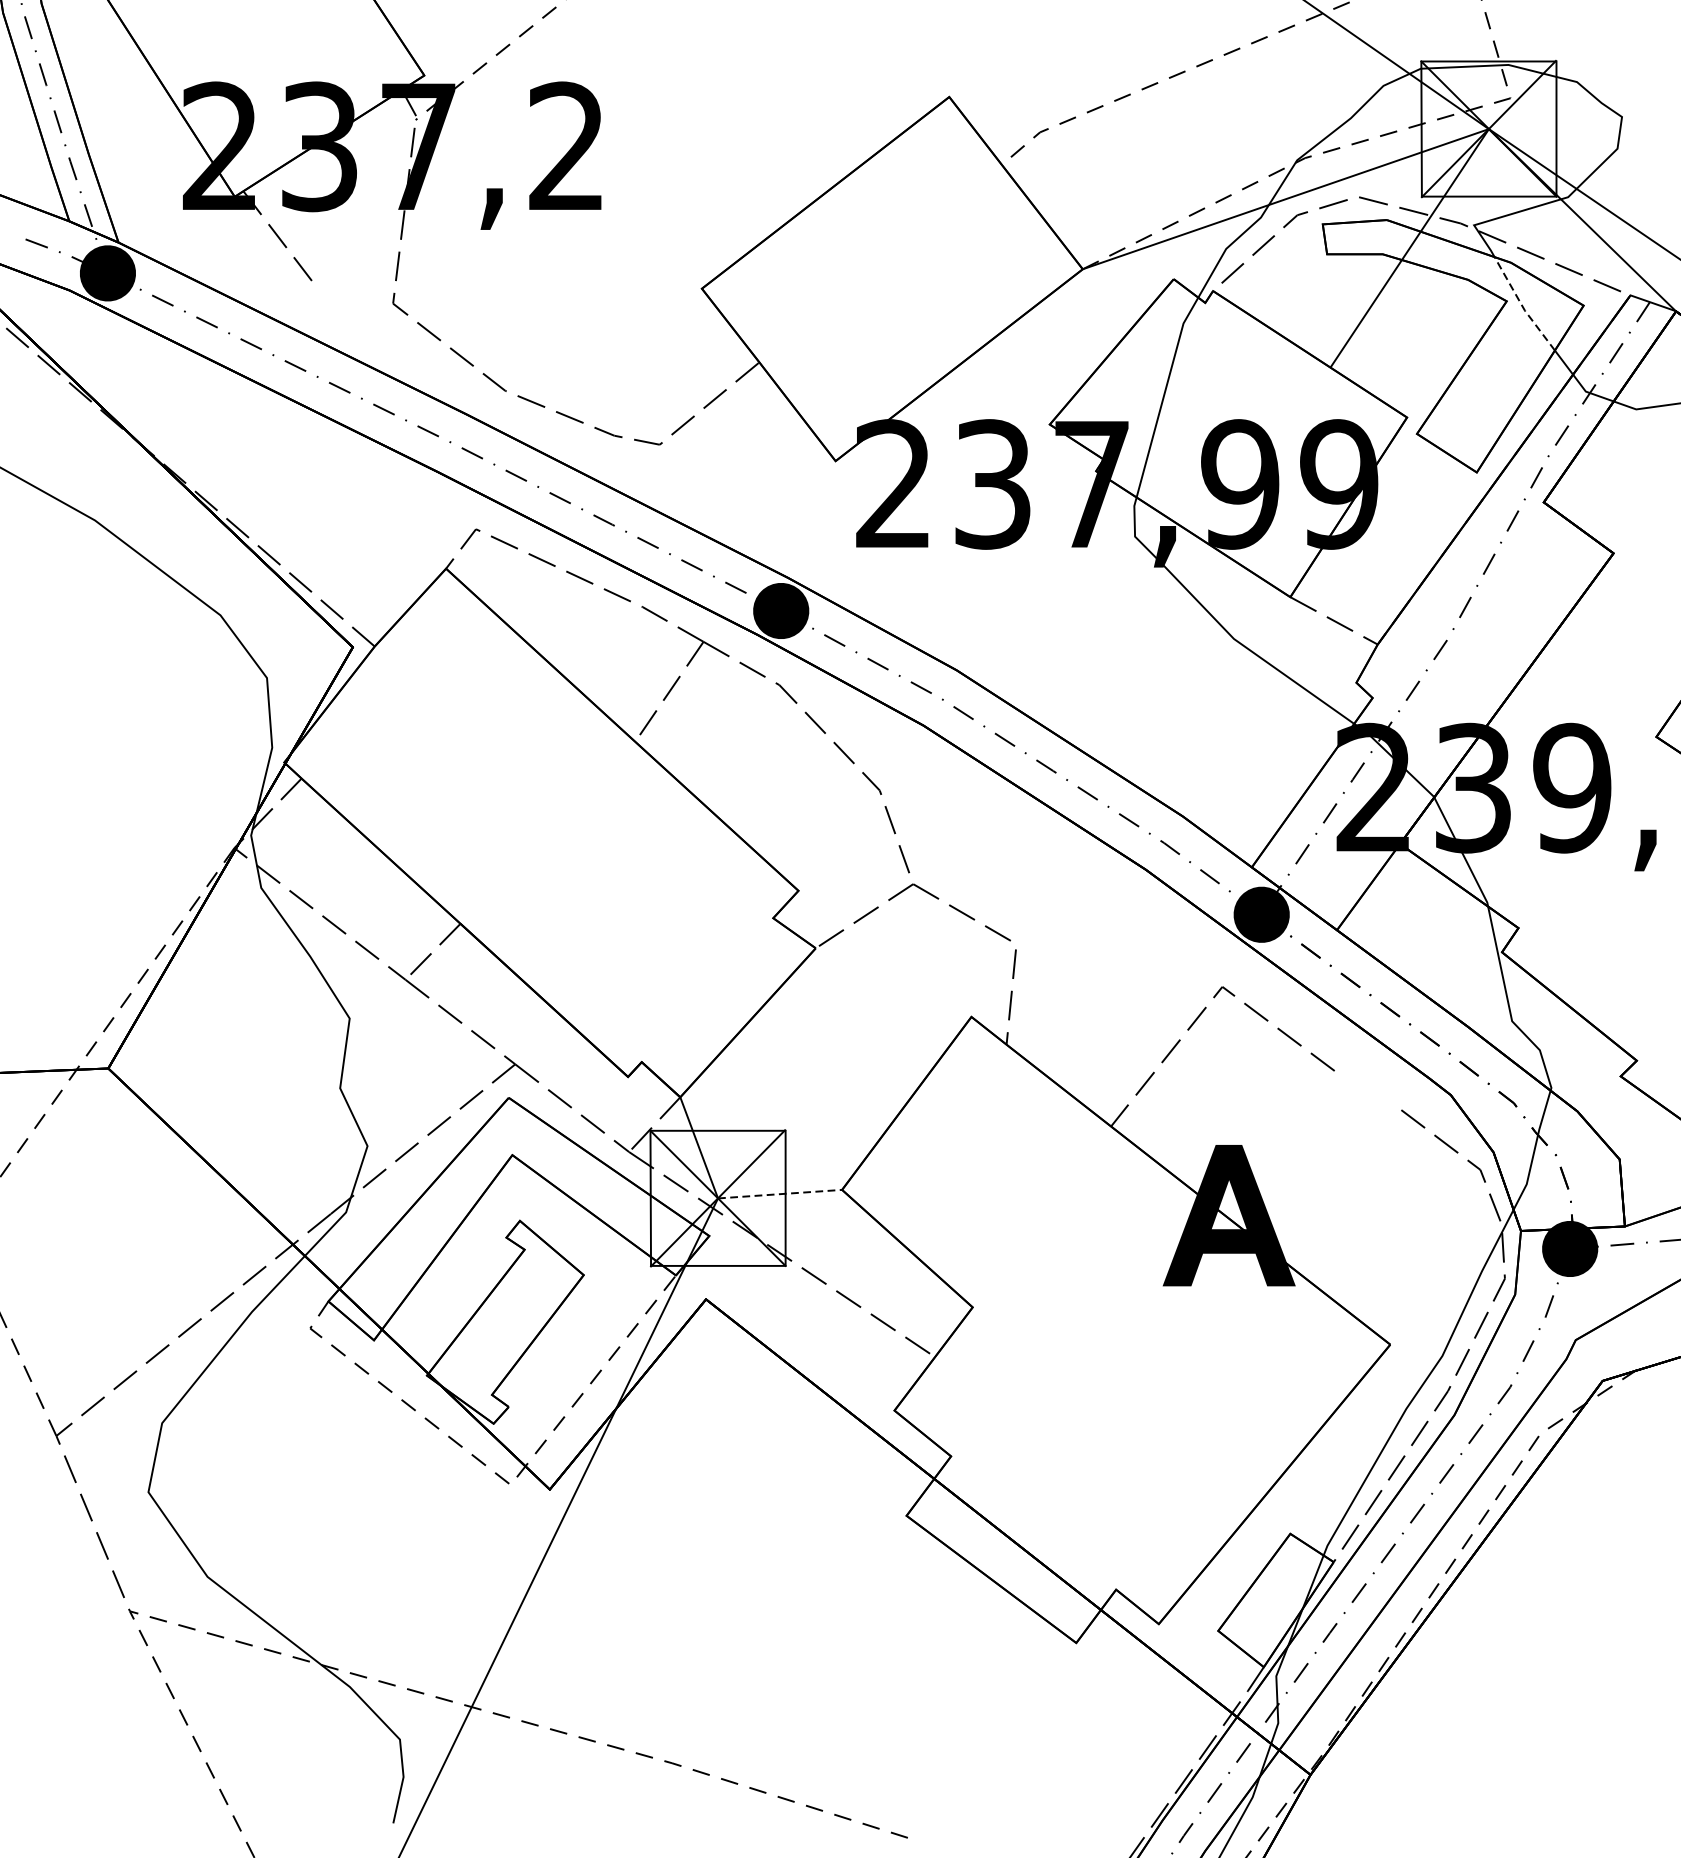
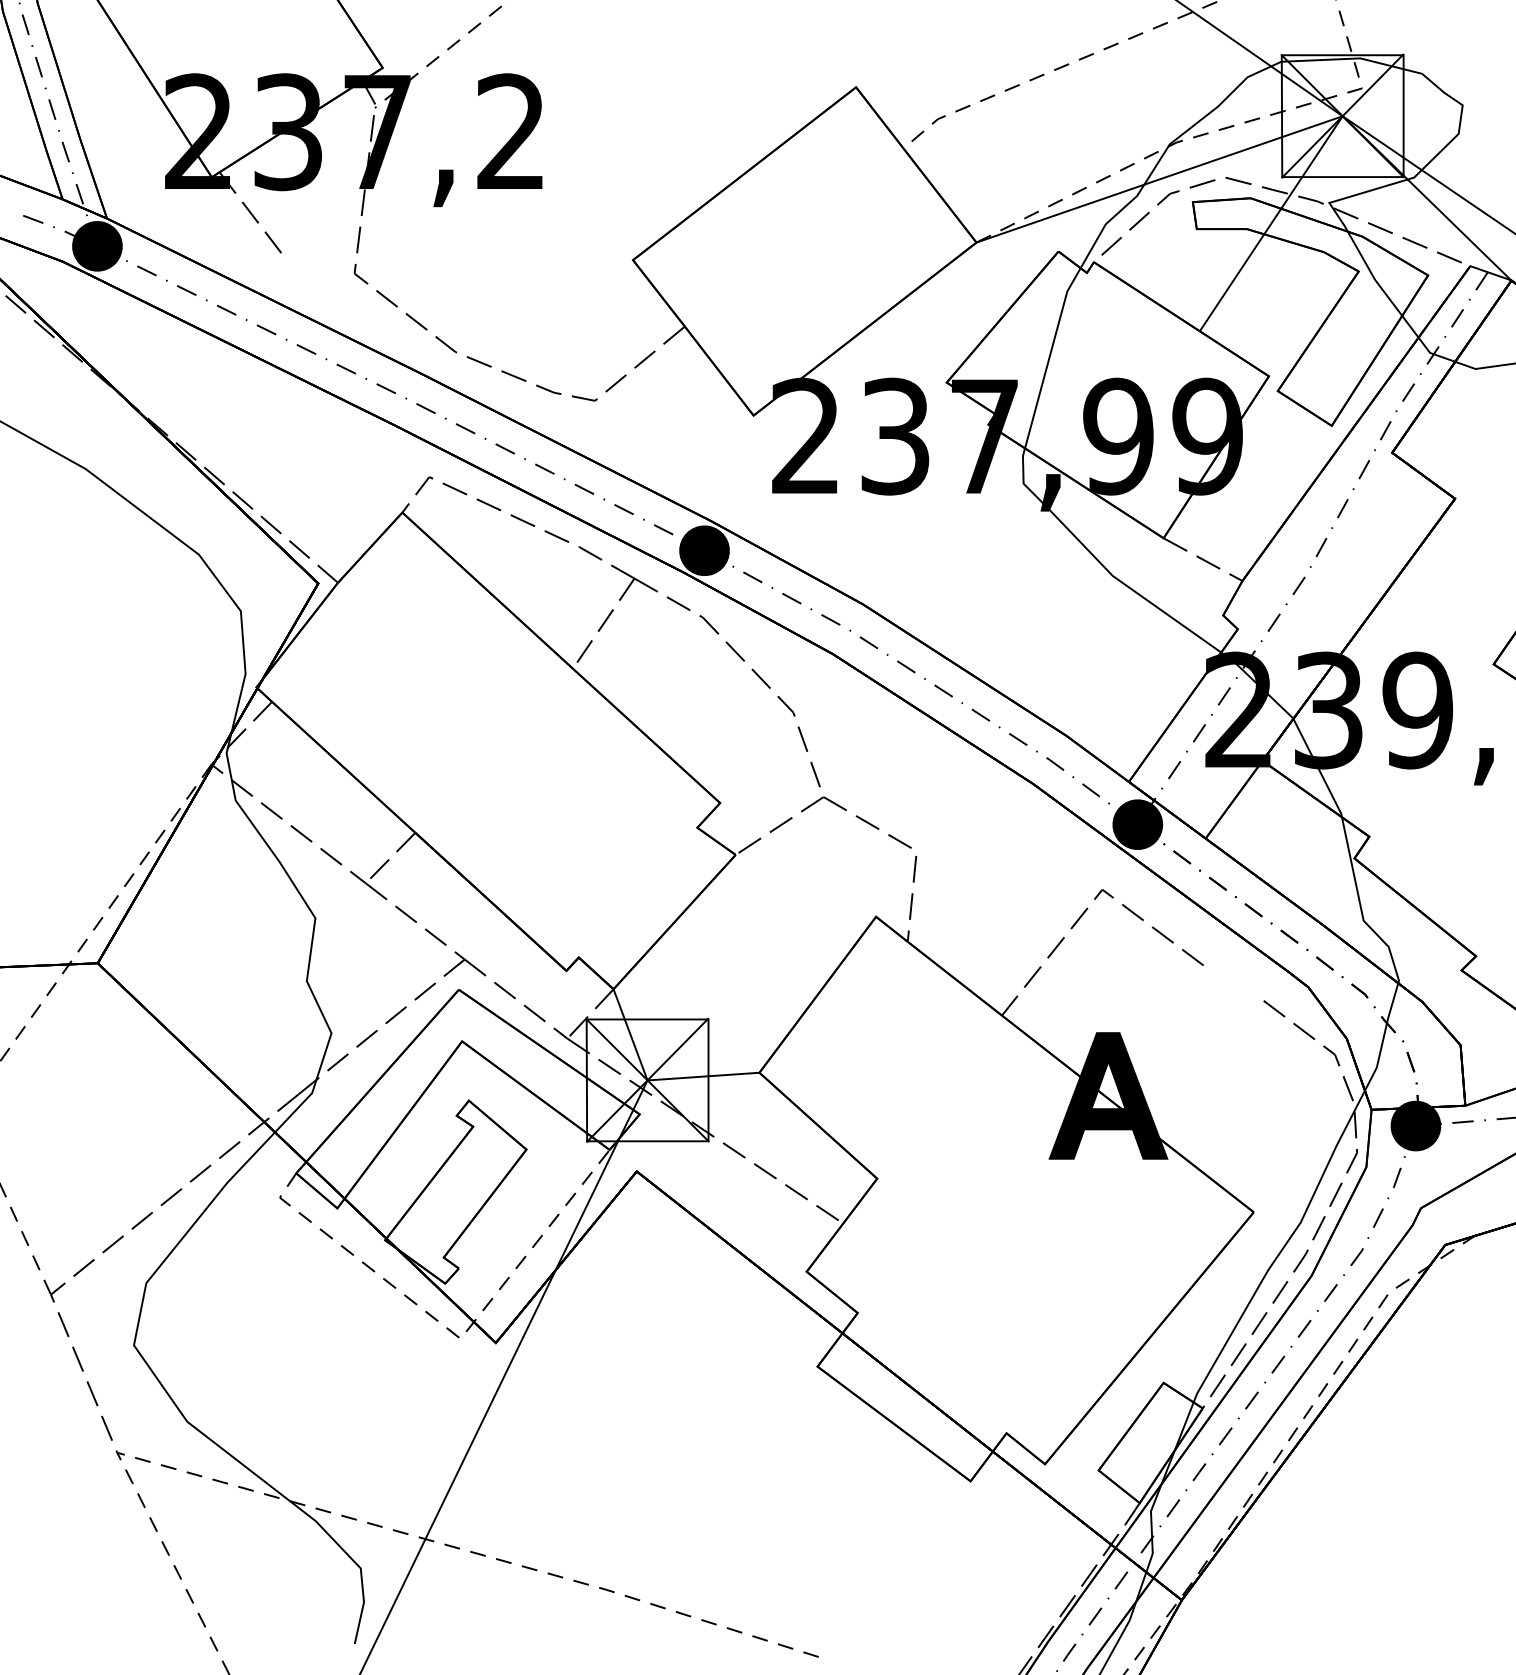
line: (1521, 305) -> (1372, 275), dashed -> solid
line: (781, 1194) -> (704, 1076), dashed -> solid

